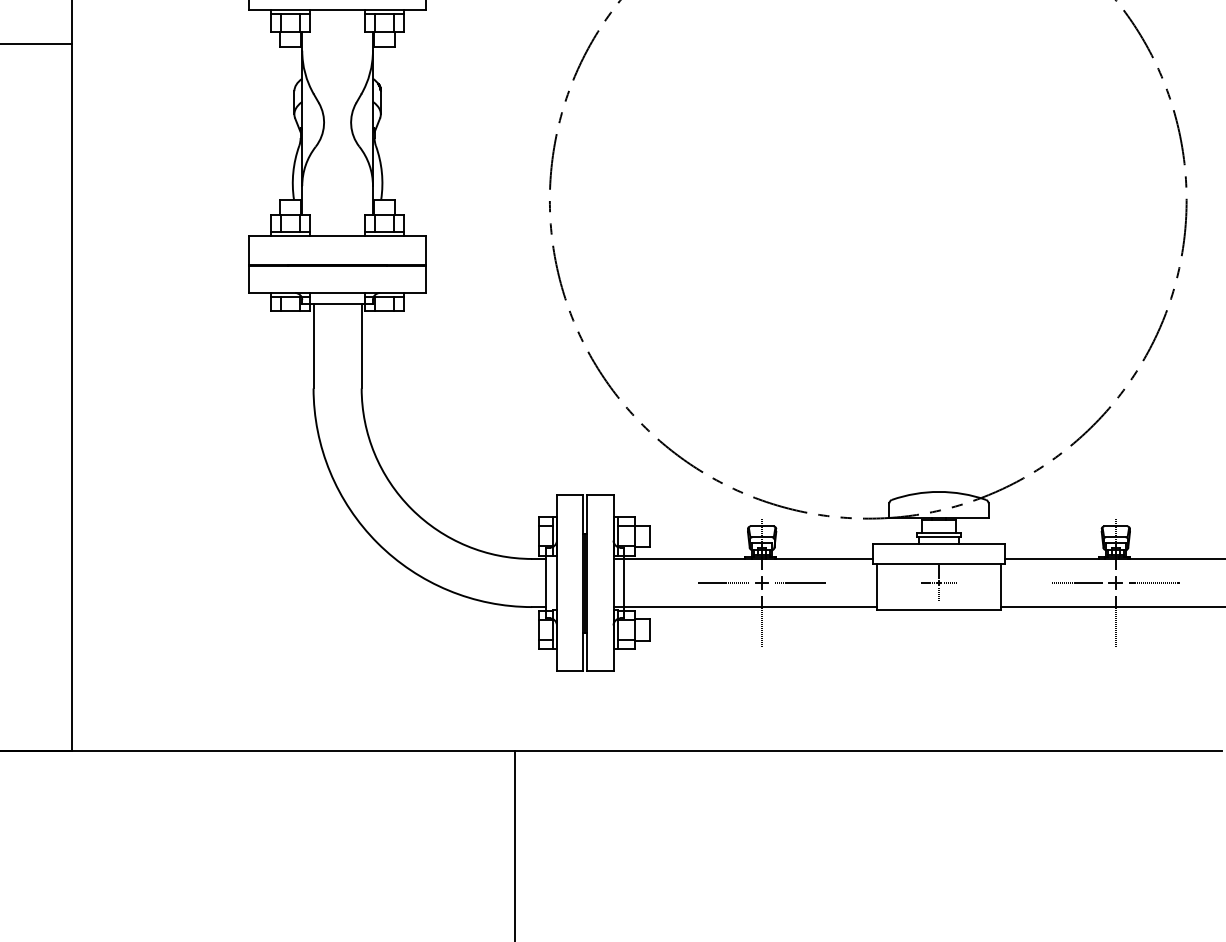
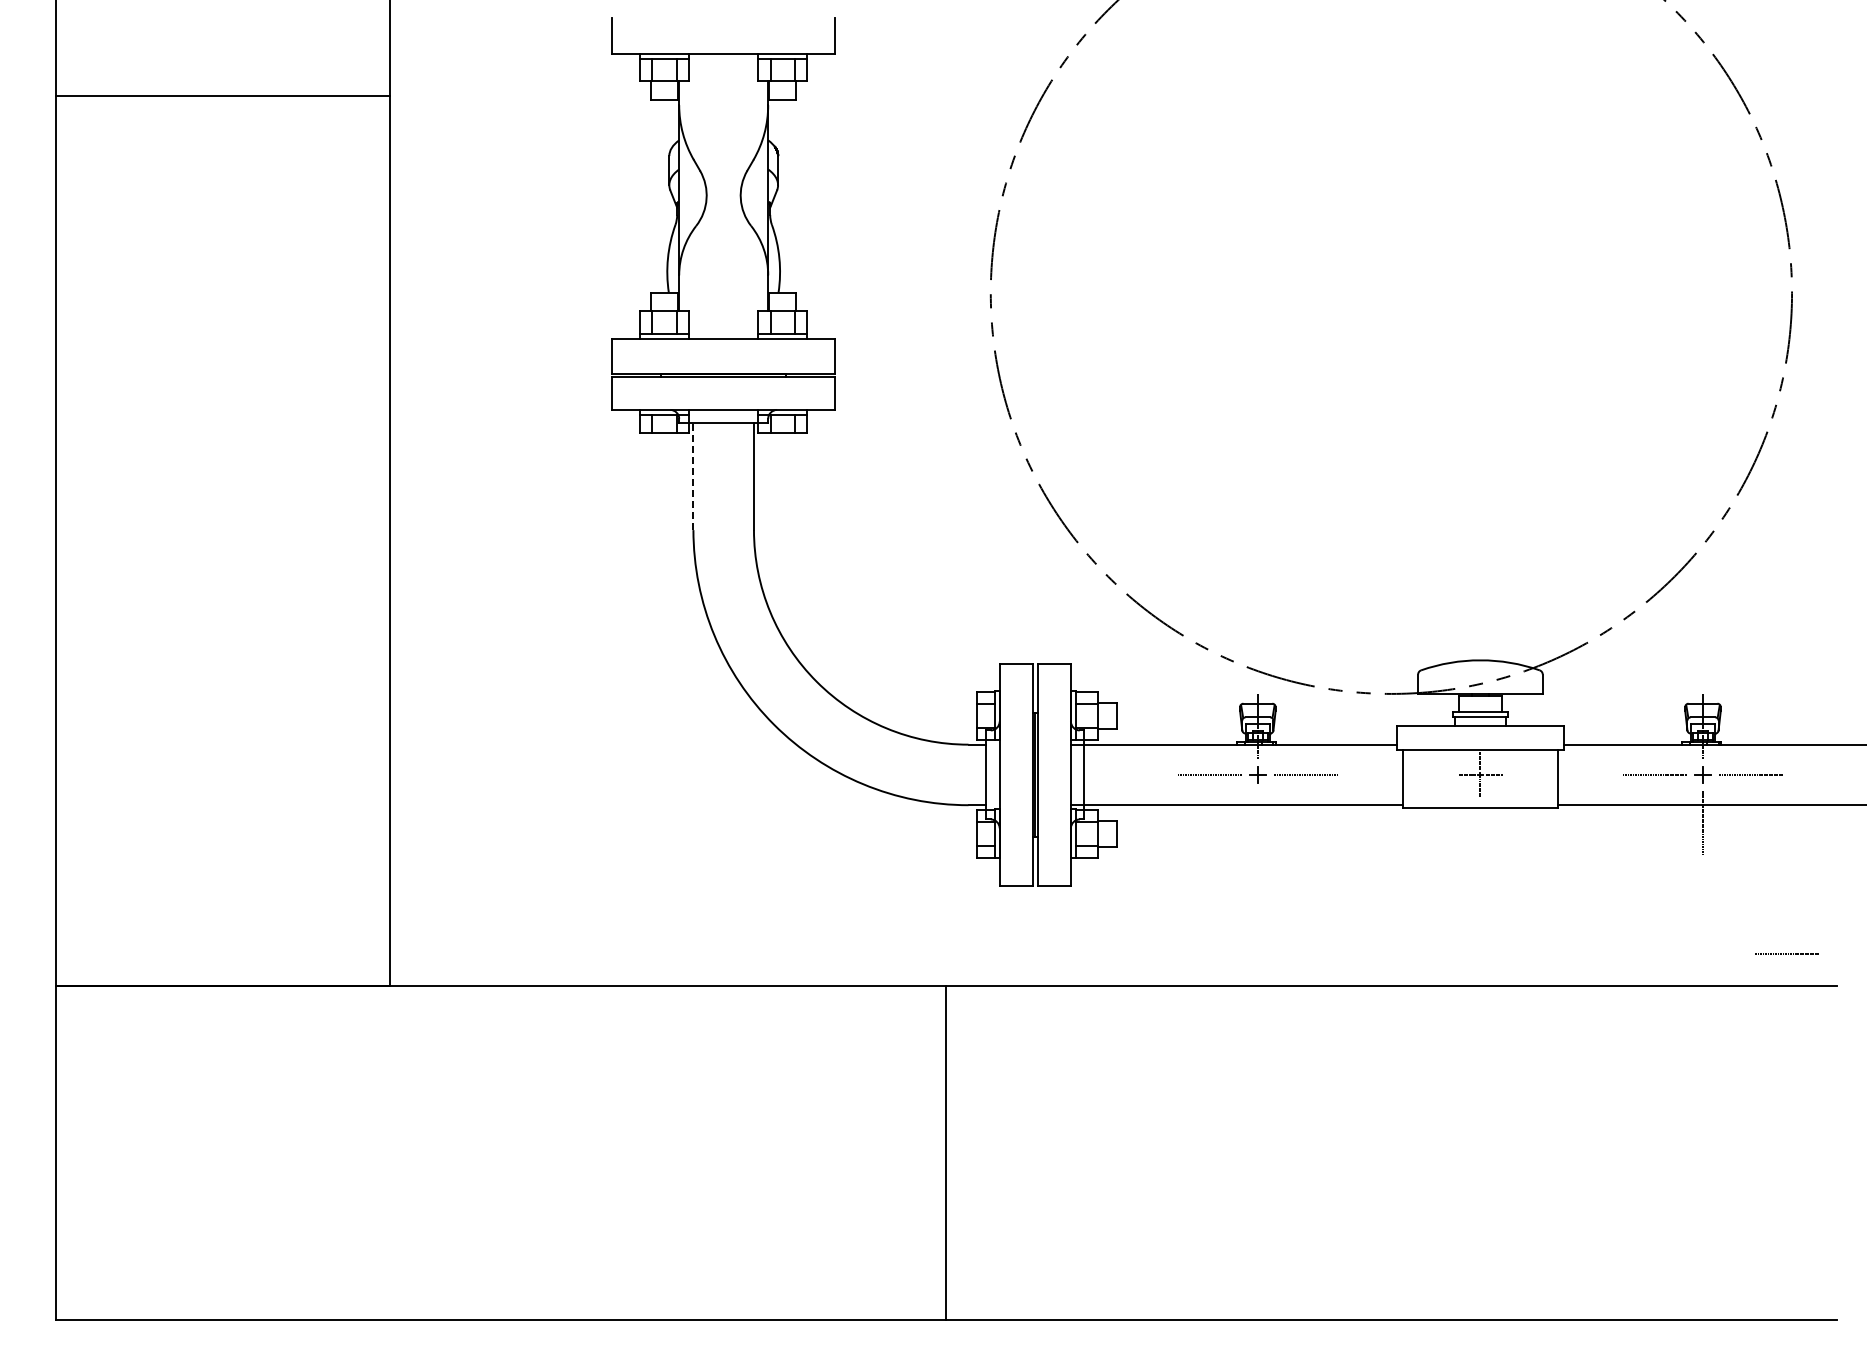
line: (313, 345) -> (693, 476), solid -> dashed
line: (761, 620) -> (1257, 822), removed
line: (1182, 724) -> (1786, 953), added

